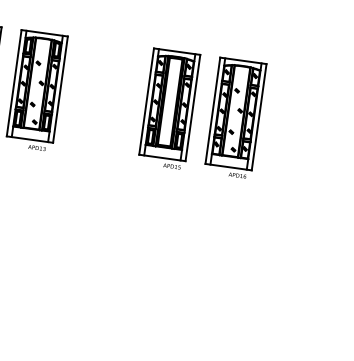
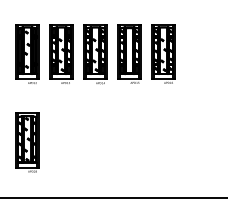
part: (102, 100) -> (95, 54), added

